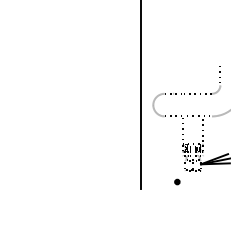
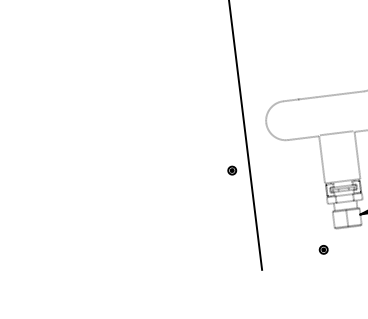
part: (130, 129) -> (232, 169), added

